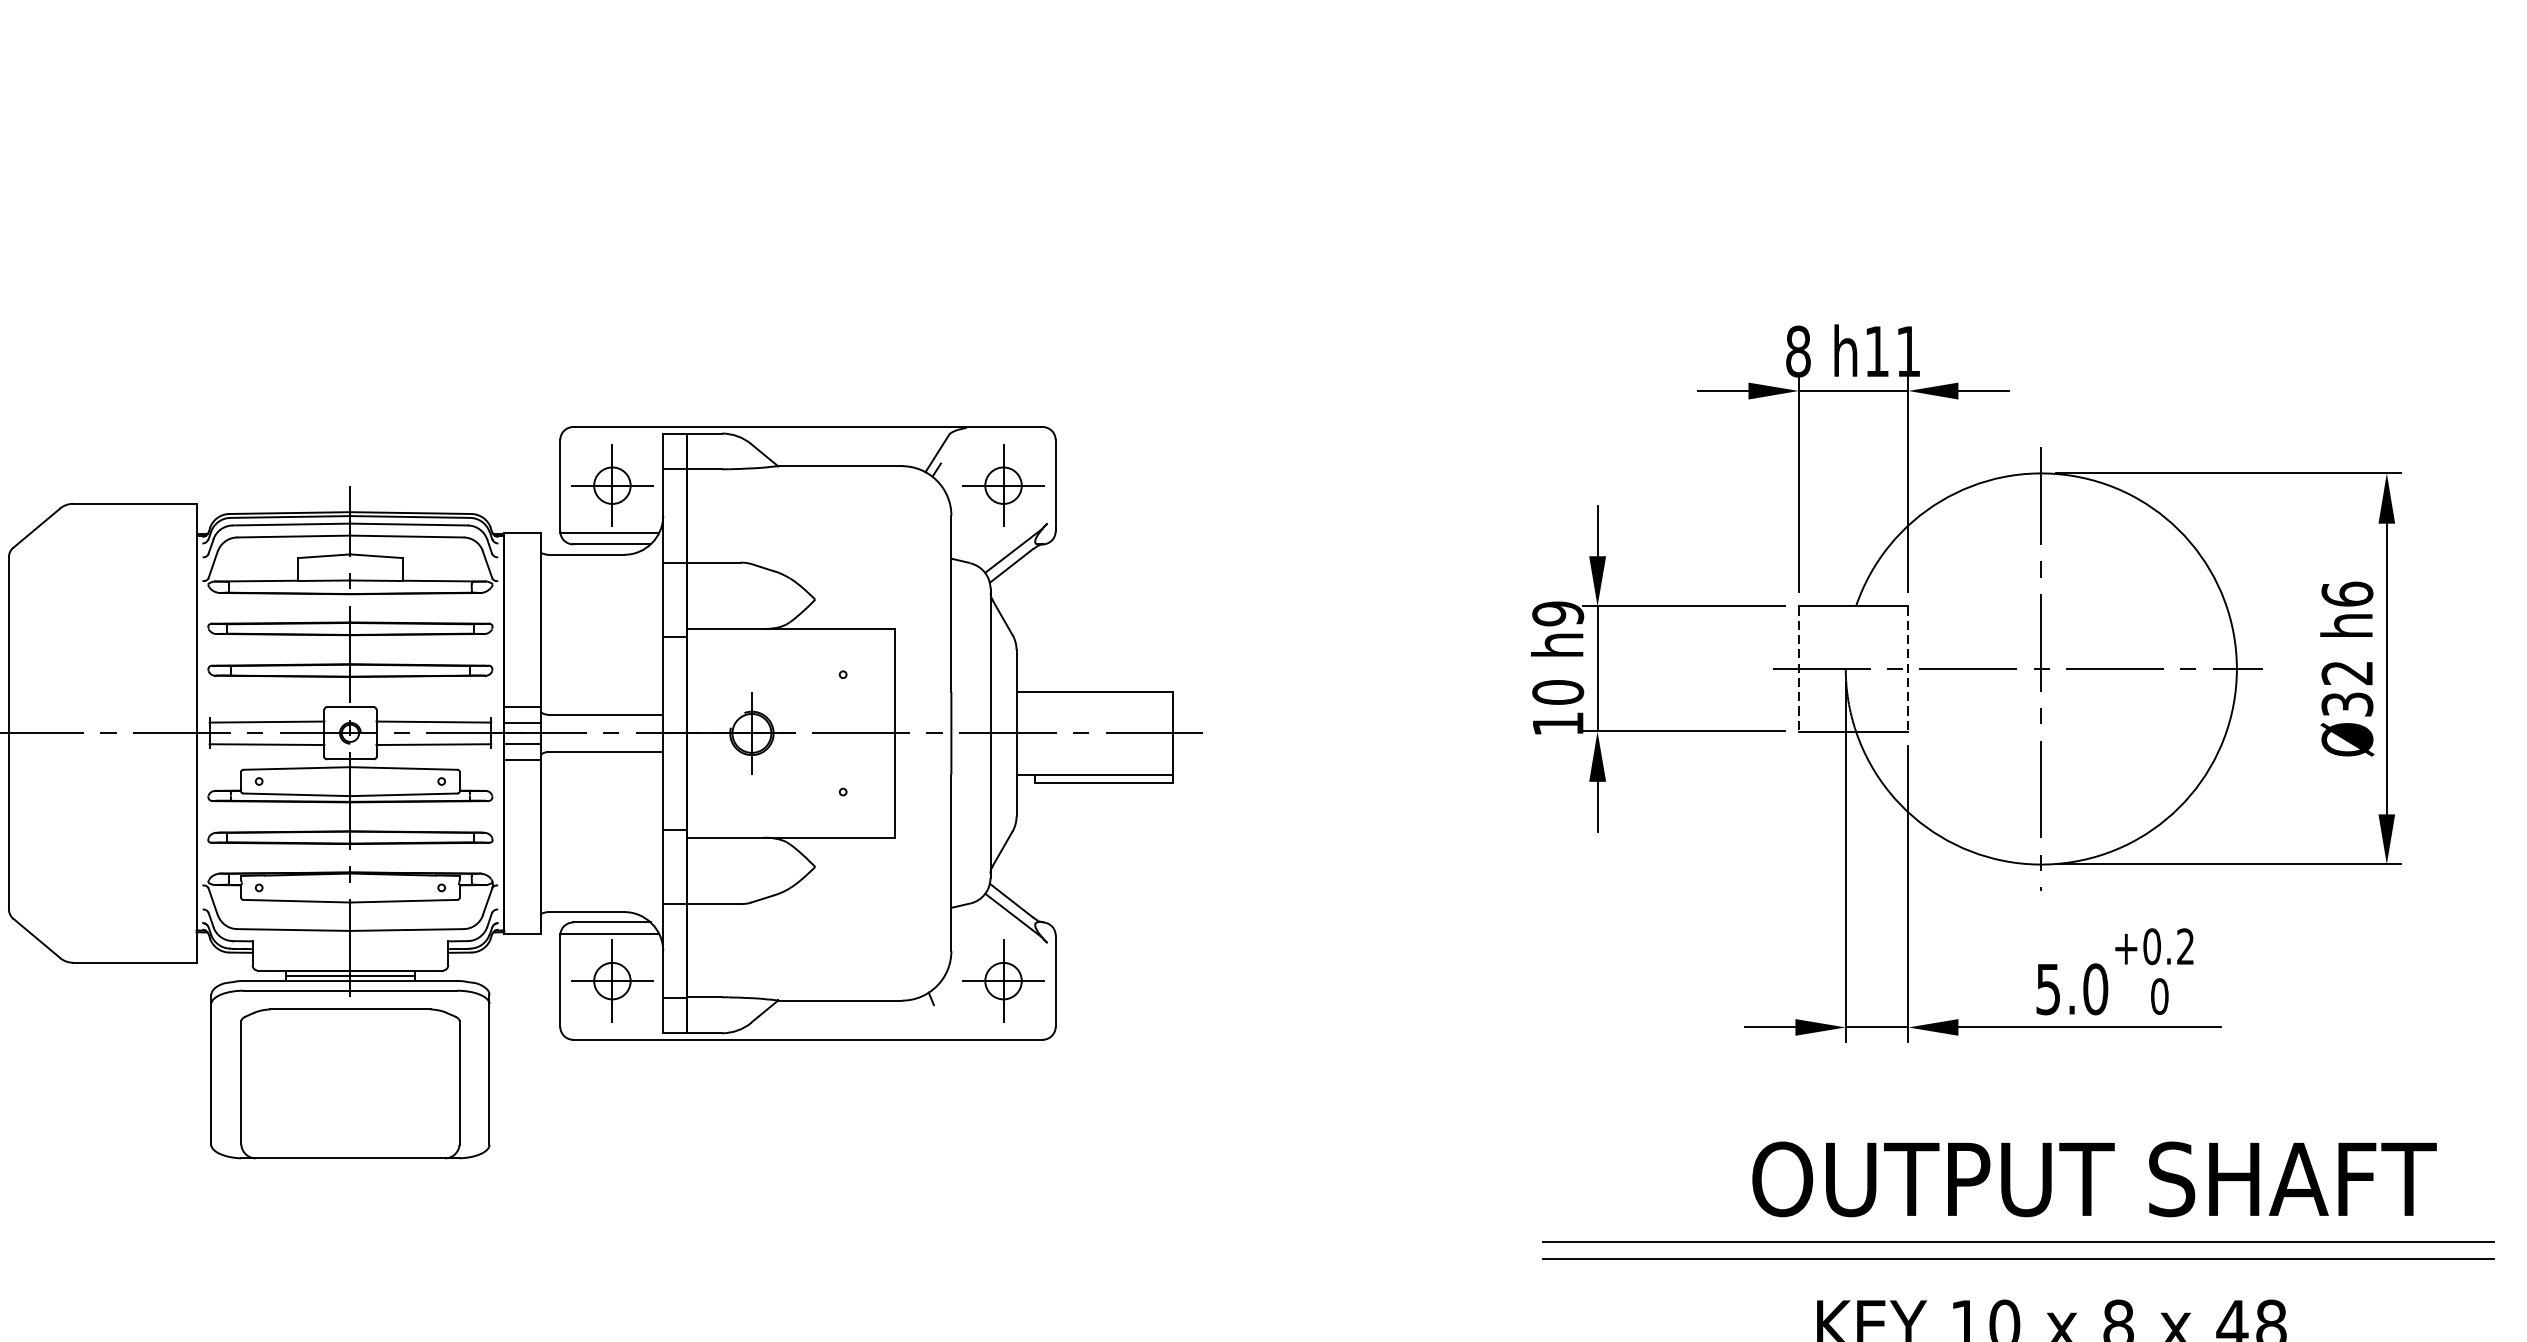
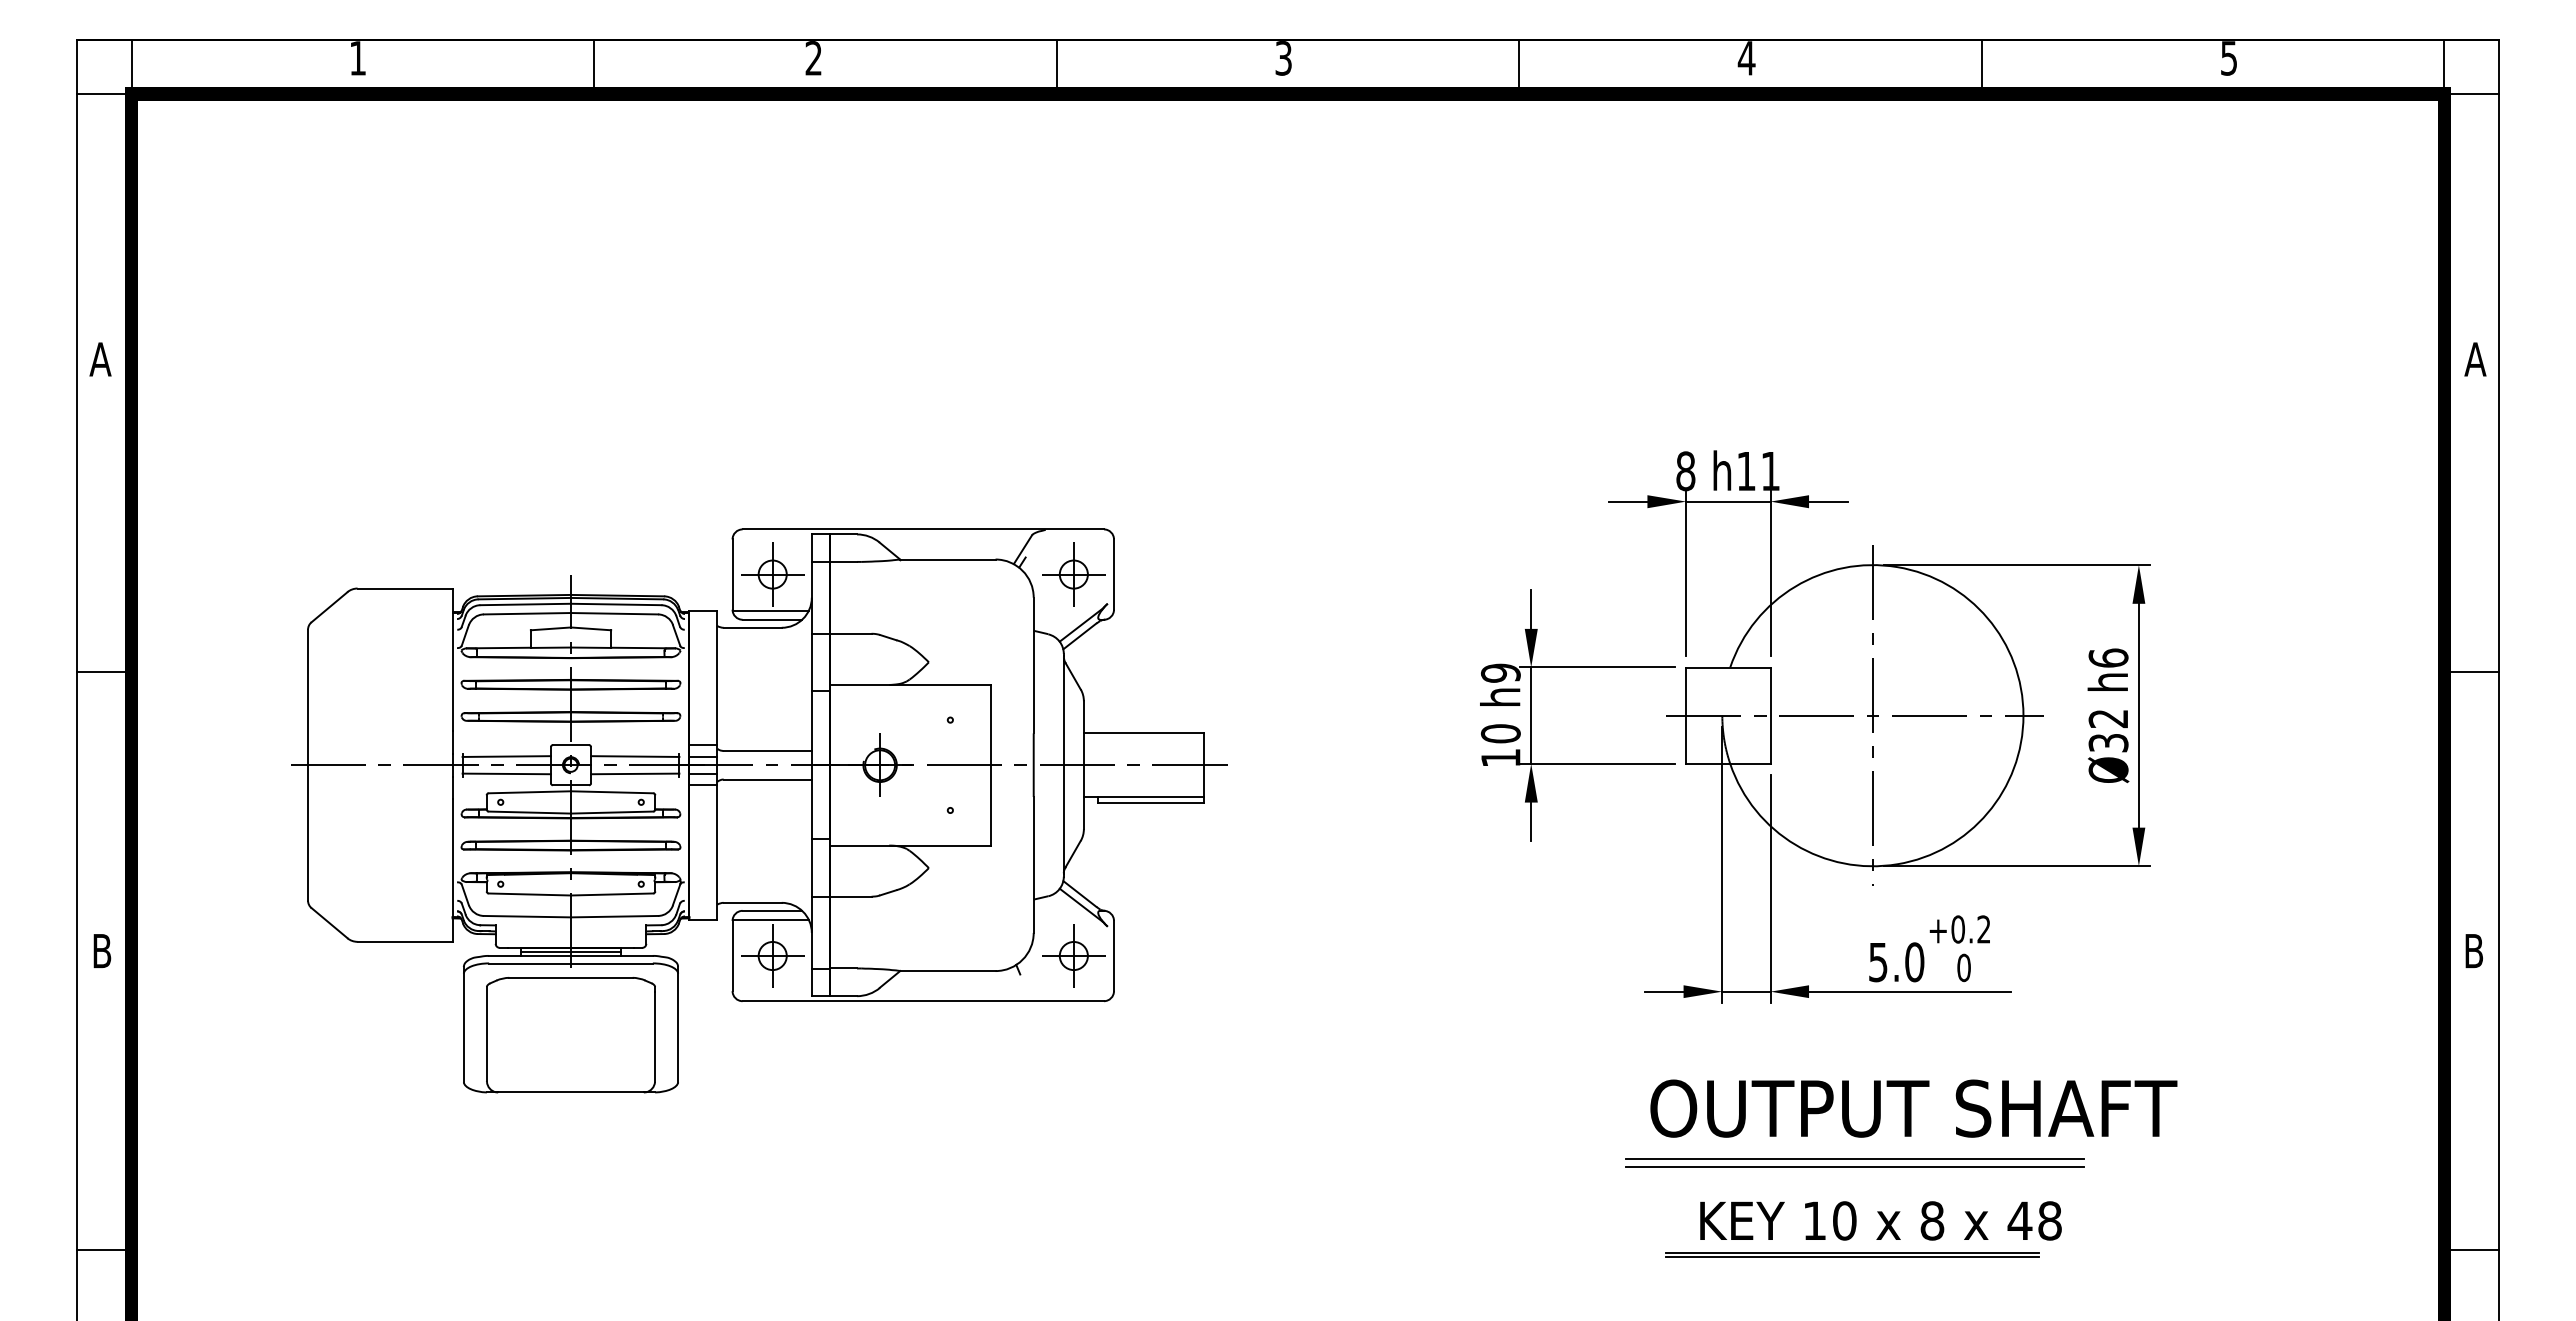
line: (1799, 670) -> (1686, 716), dashed -> solid
line: (1908, 670) -> (1770, 716), dashed -> solid
part: (2017, 1249) -> (1854, 1162), size x0.62

